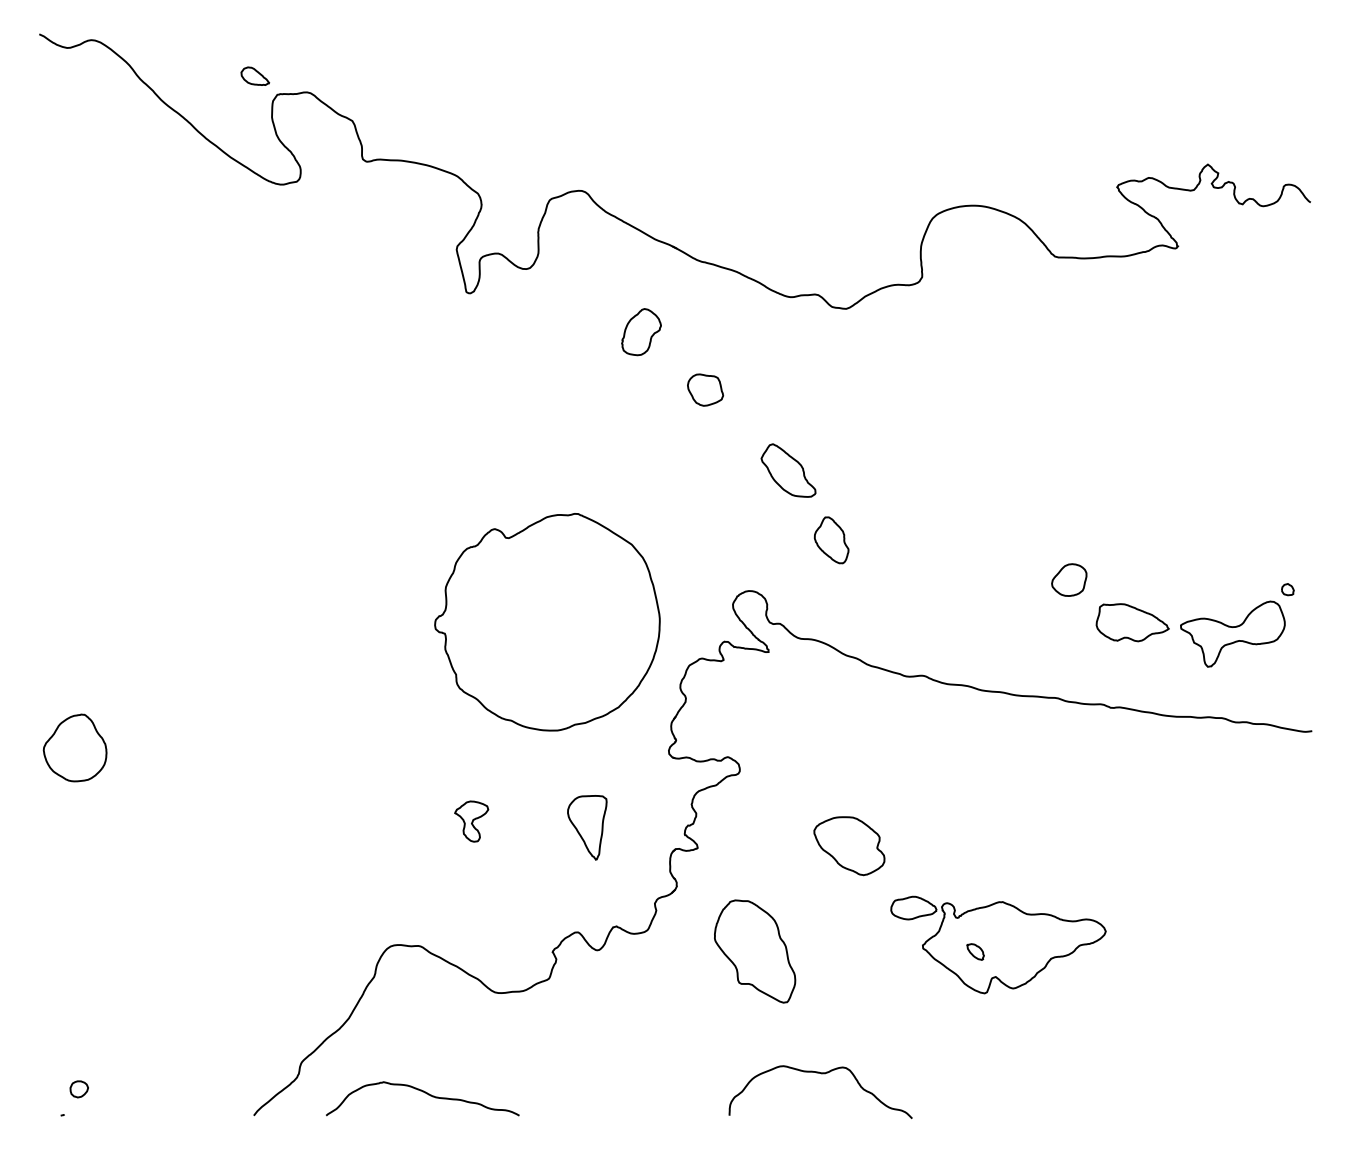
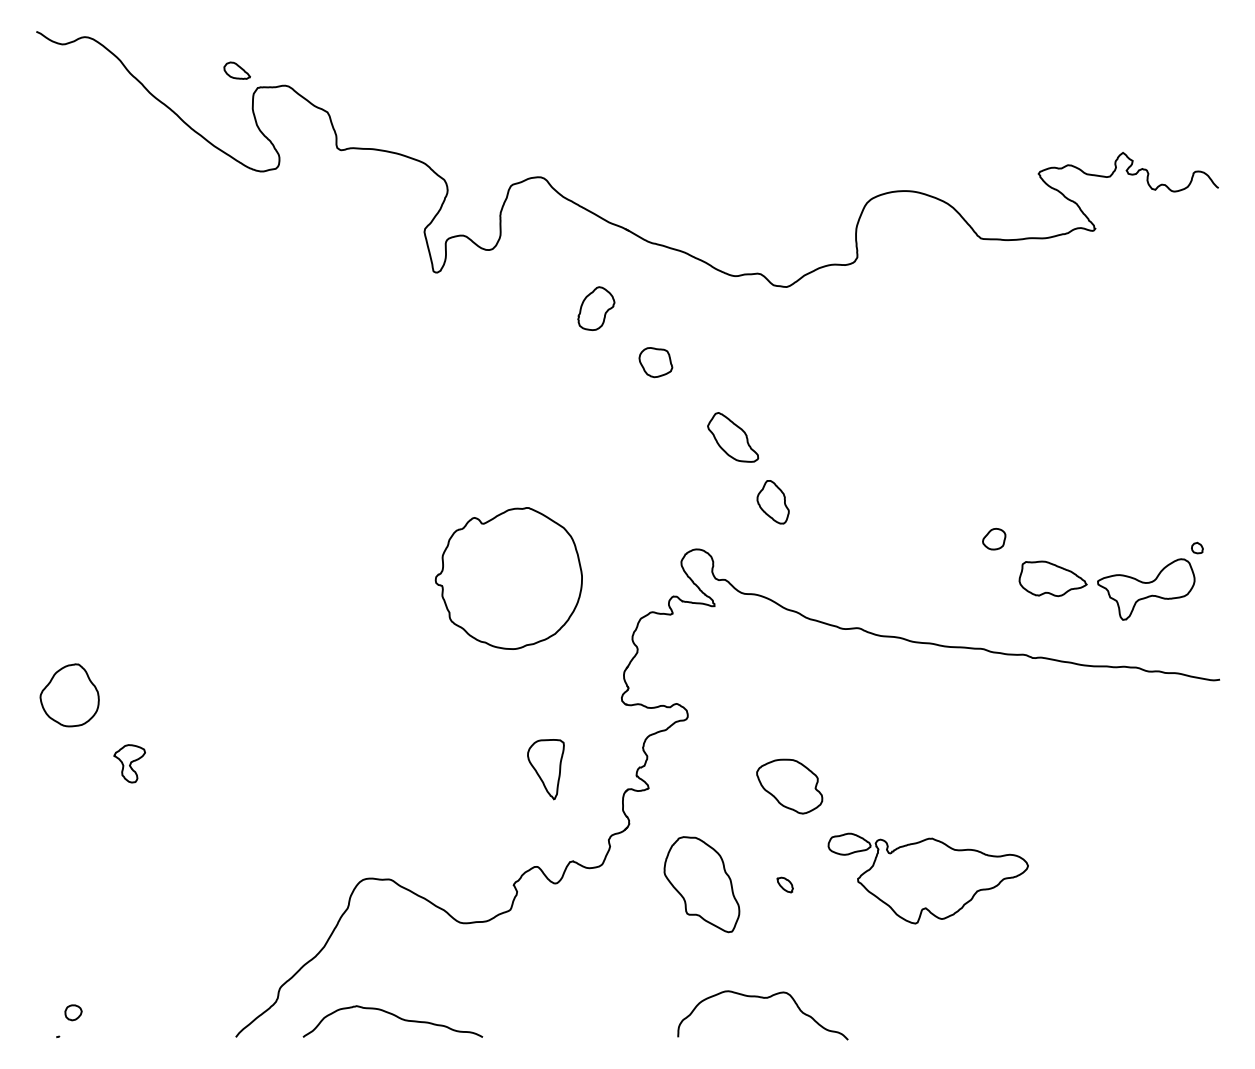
part: (1069, 579) -> (994, 538), size x0.7
part: (547, 622) -> (508, 578), size x0.7
part: (471, 821) -> (129, 763), moved
part: (975, 951) -> (785, 884), moved

